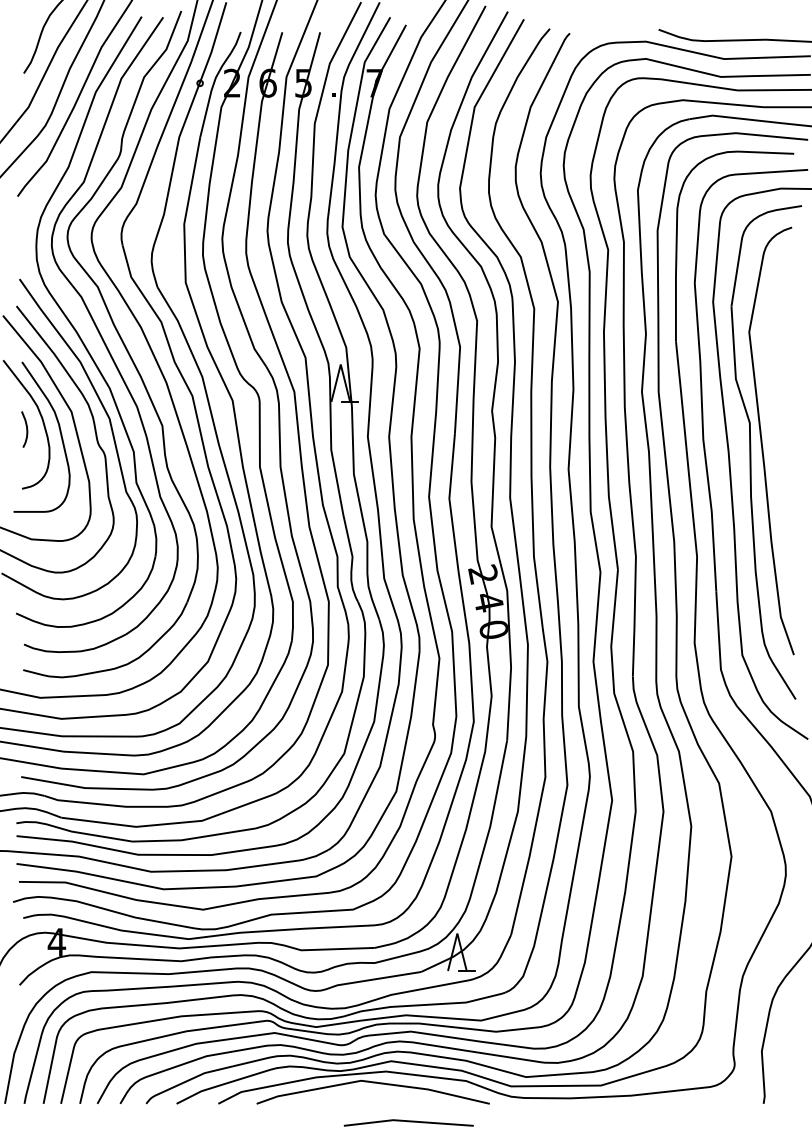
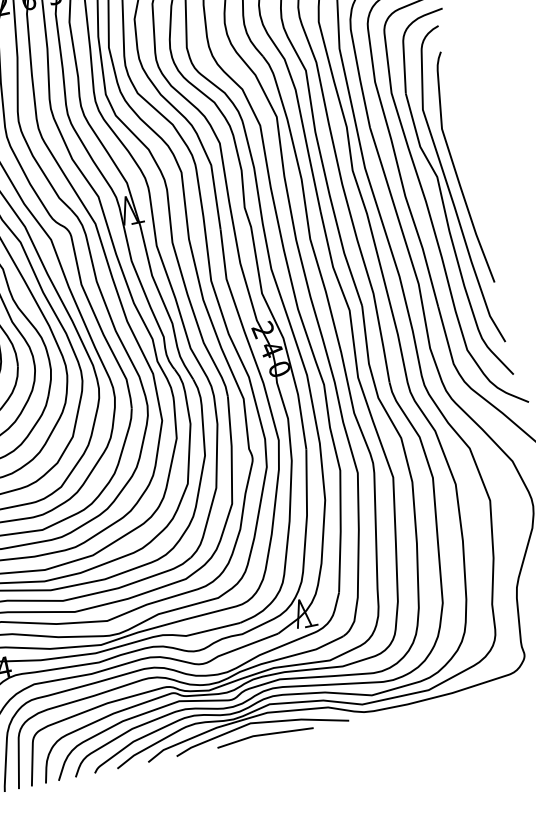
curve: (775, 417) -> (455, 169), added
line: (408, 1122) -> (264, 735), moved

